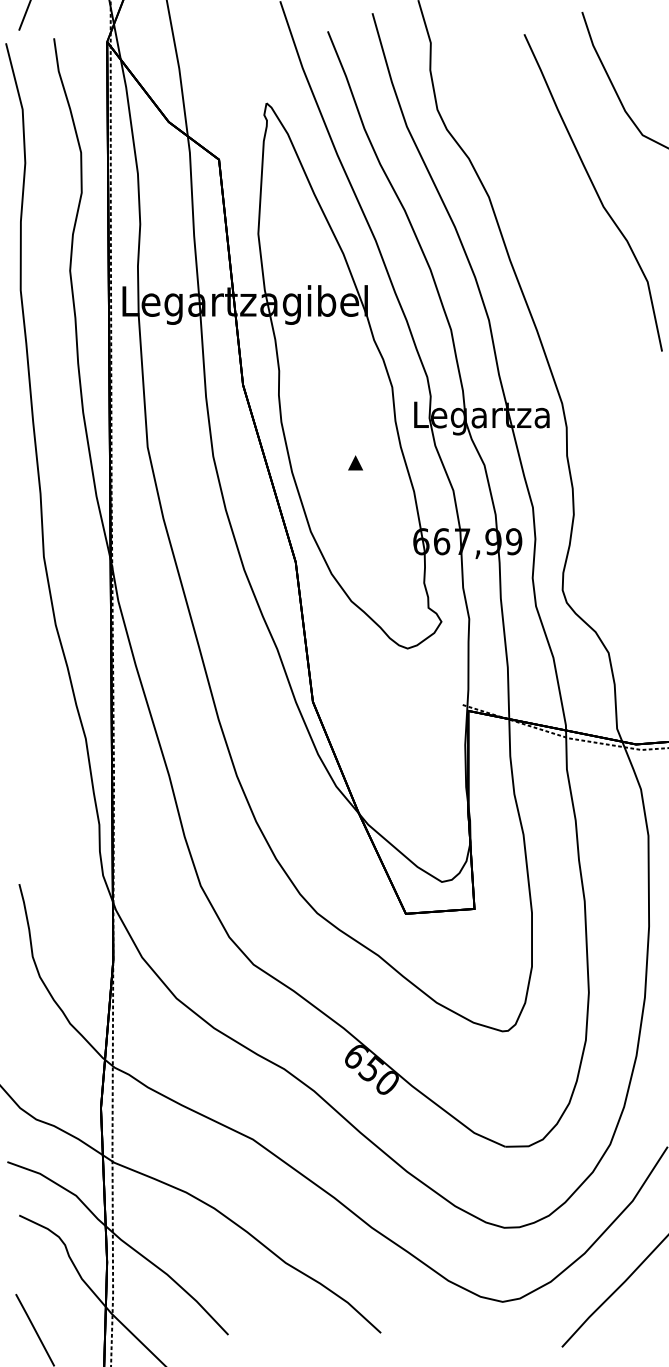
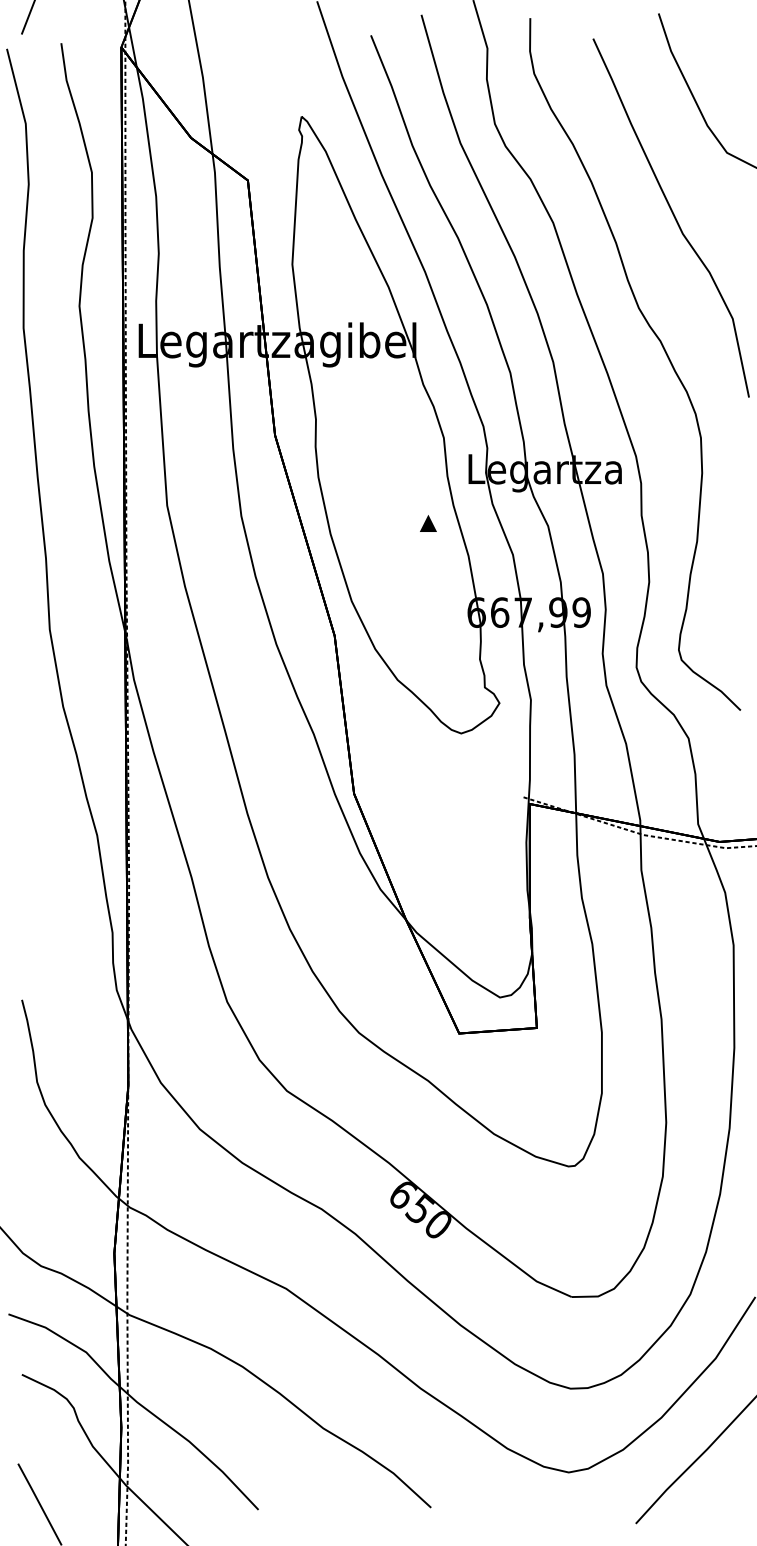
curve: (586, 309) -> (663, 349), added
part: (355, 462) -> (428, 523), moved

